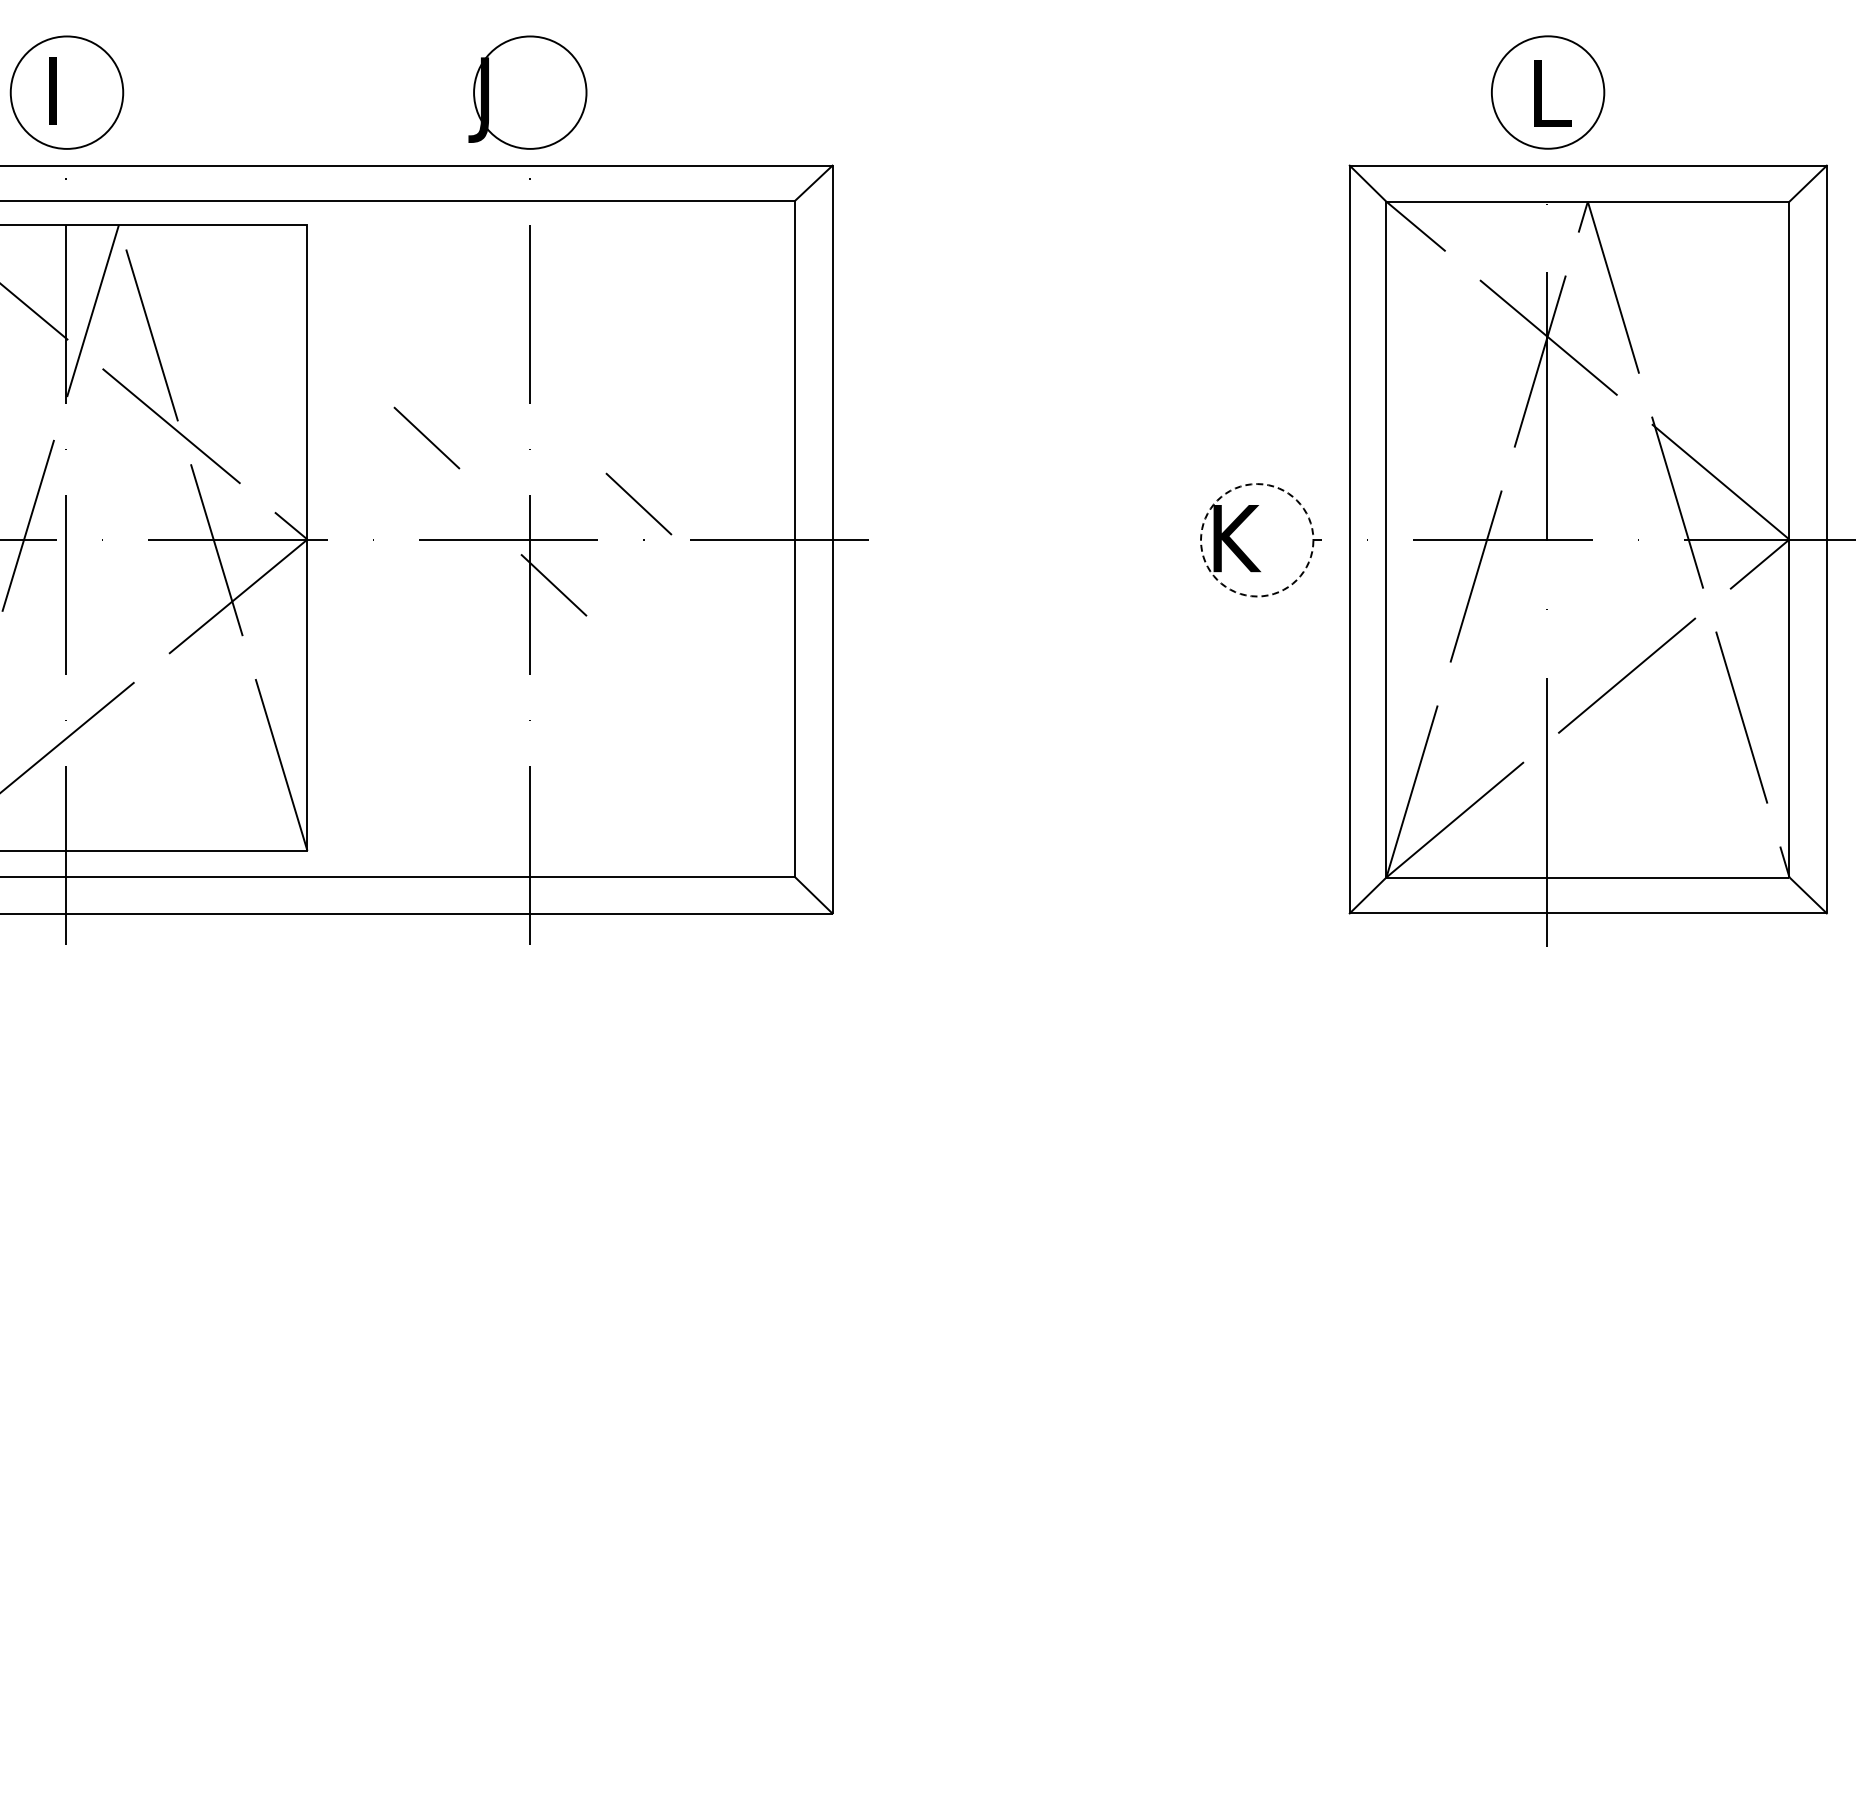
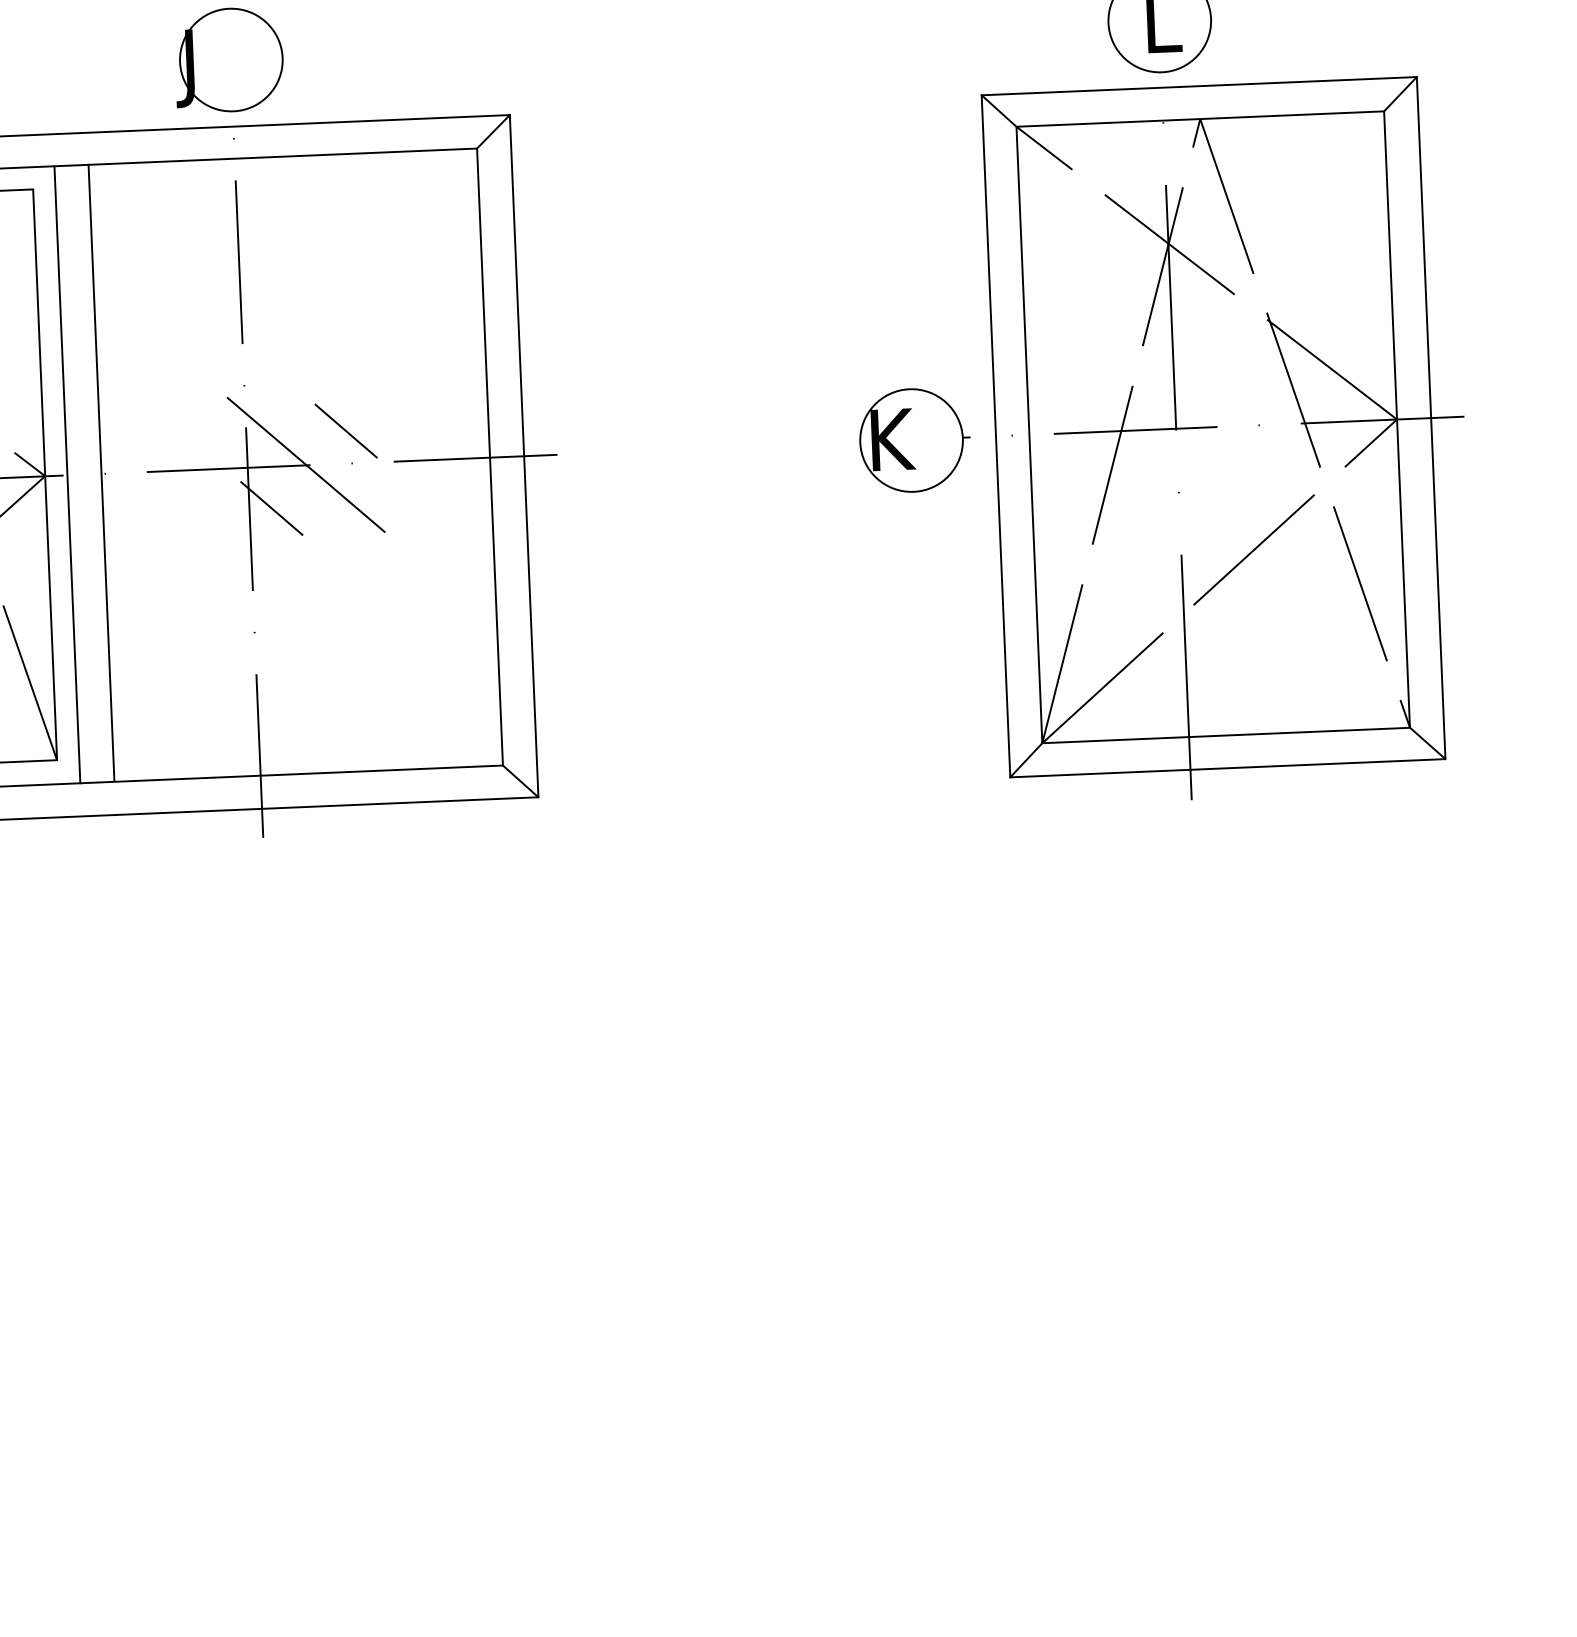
line: (426, 437) -> (149, 378), removed
line: (331, 538) -> (67, 474), added
line: (369, 538) -> (101, 472), added
line: (593, 539) -> (306, 465), added
circle: (1256, 540) -> (910, 440), dashed -> solid

